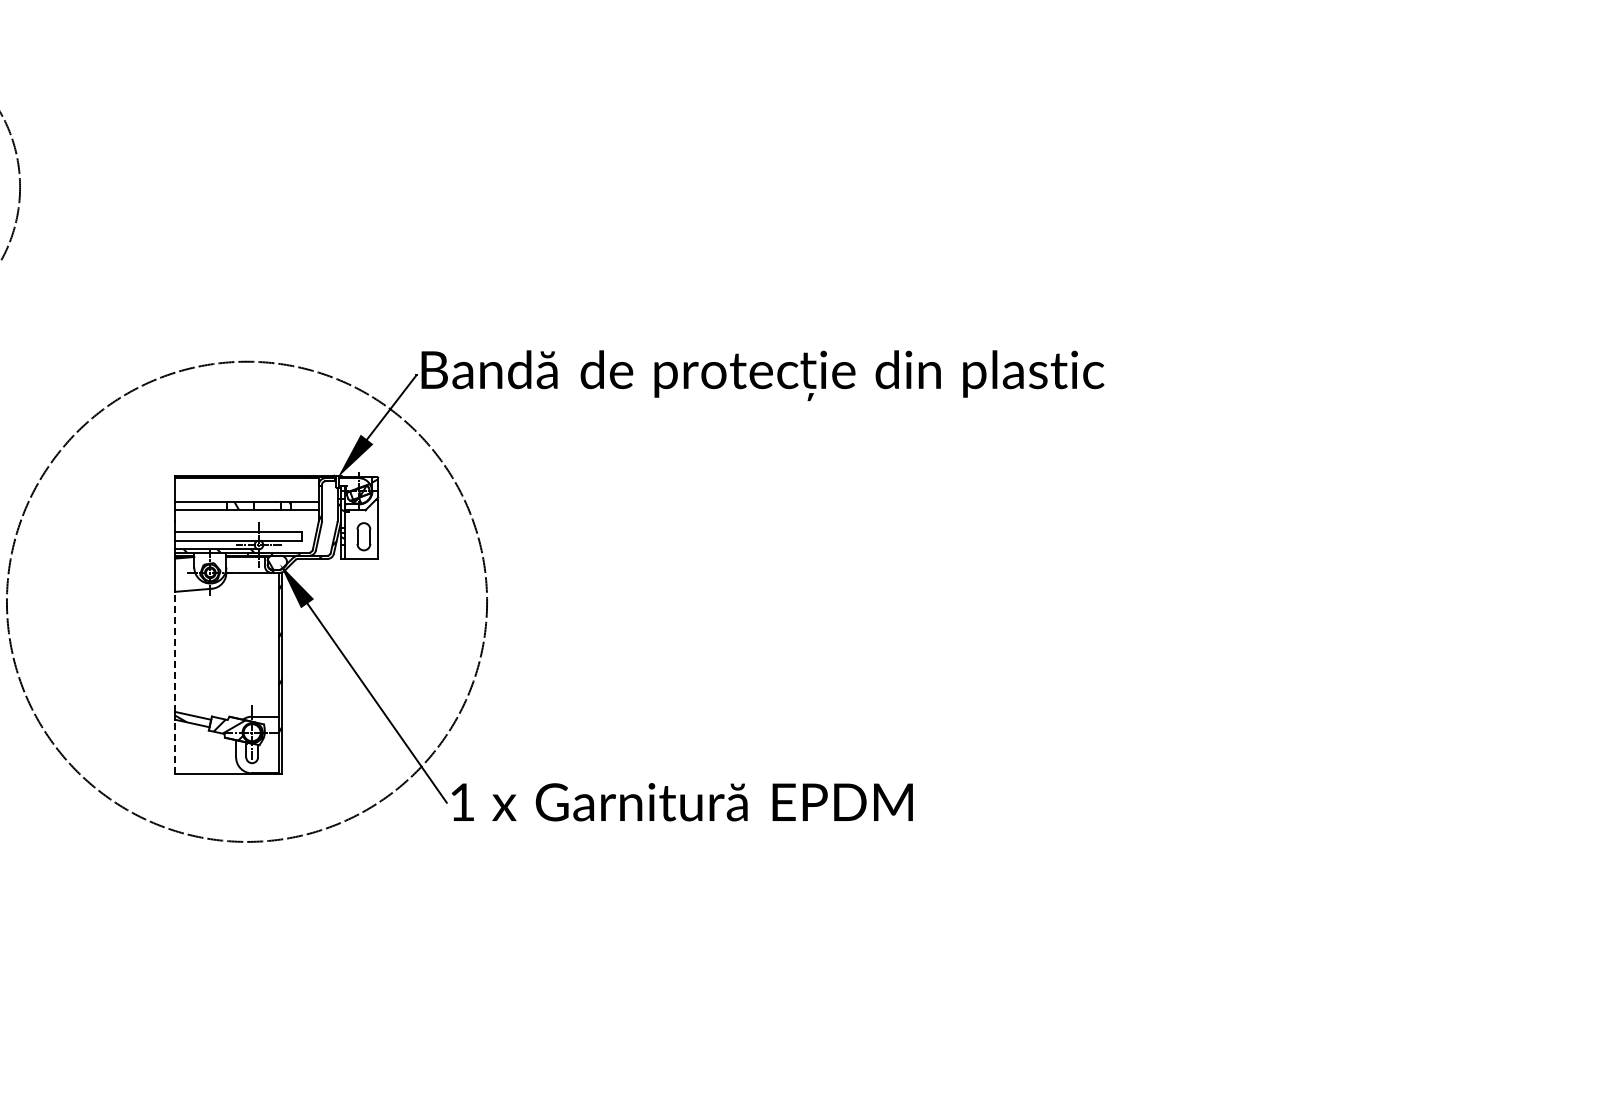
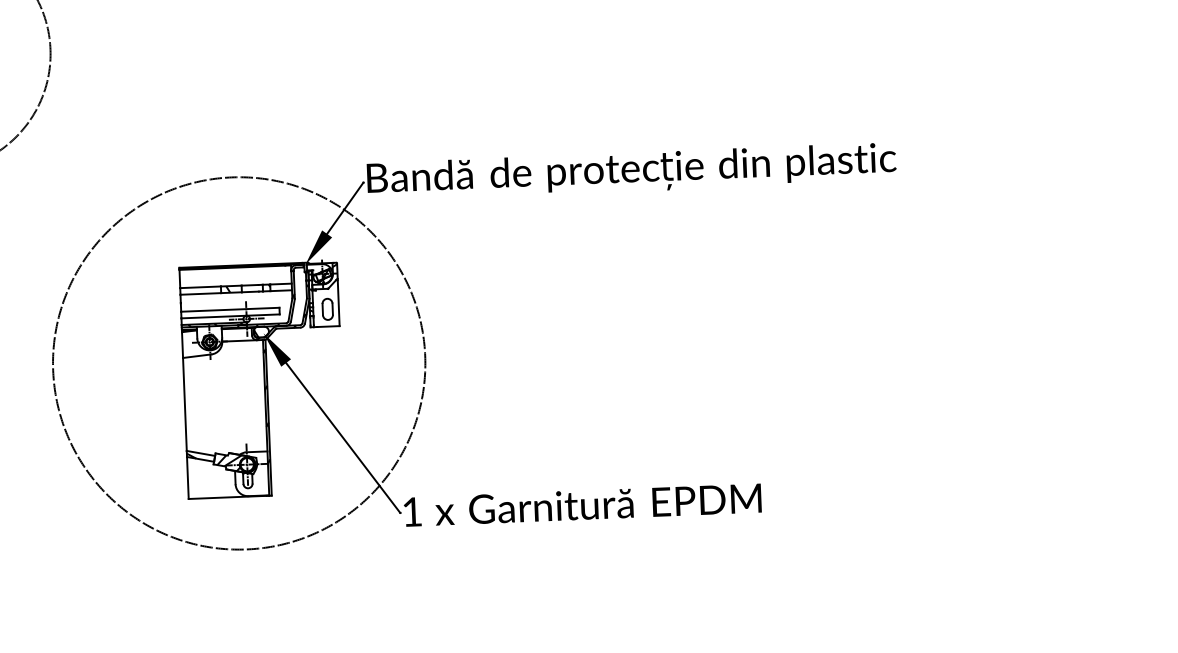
line: (174, 651) -> (184, 404), dashed -> solid
line: (174, 746) -> (187, 477), dashed -> solid

